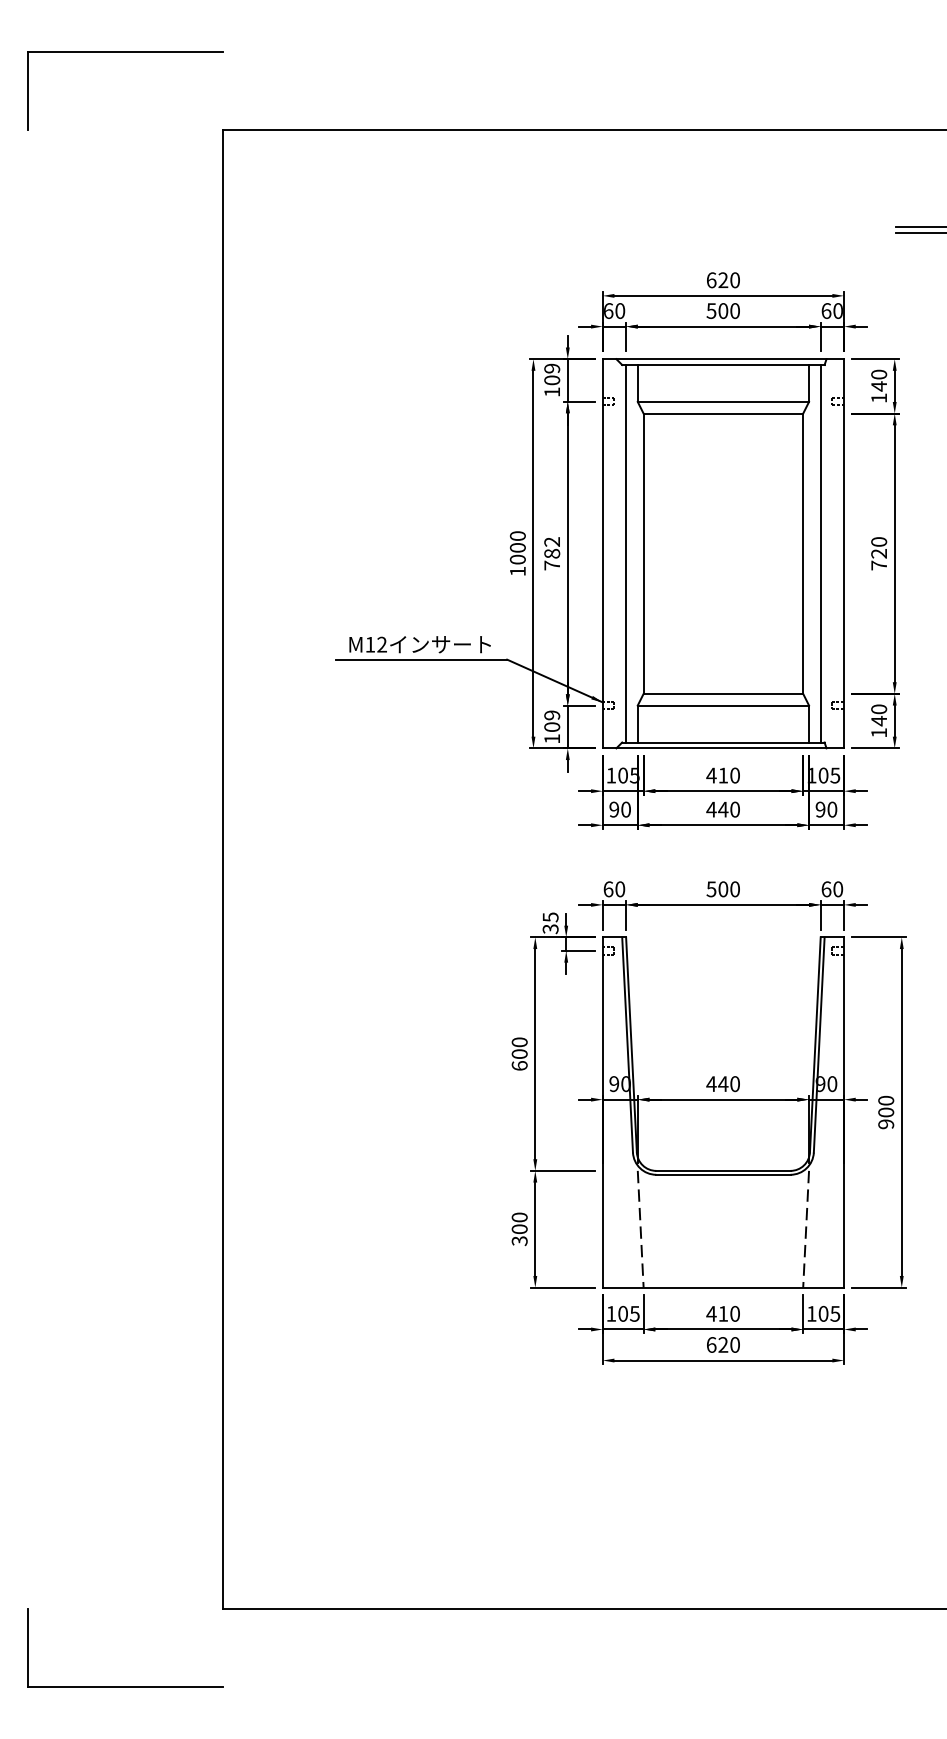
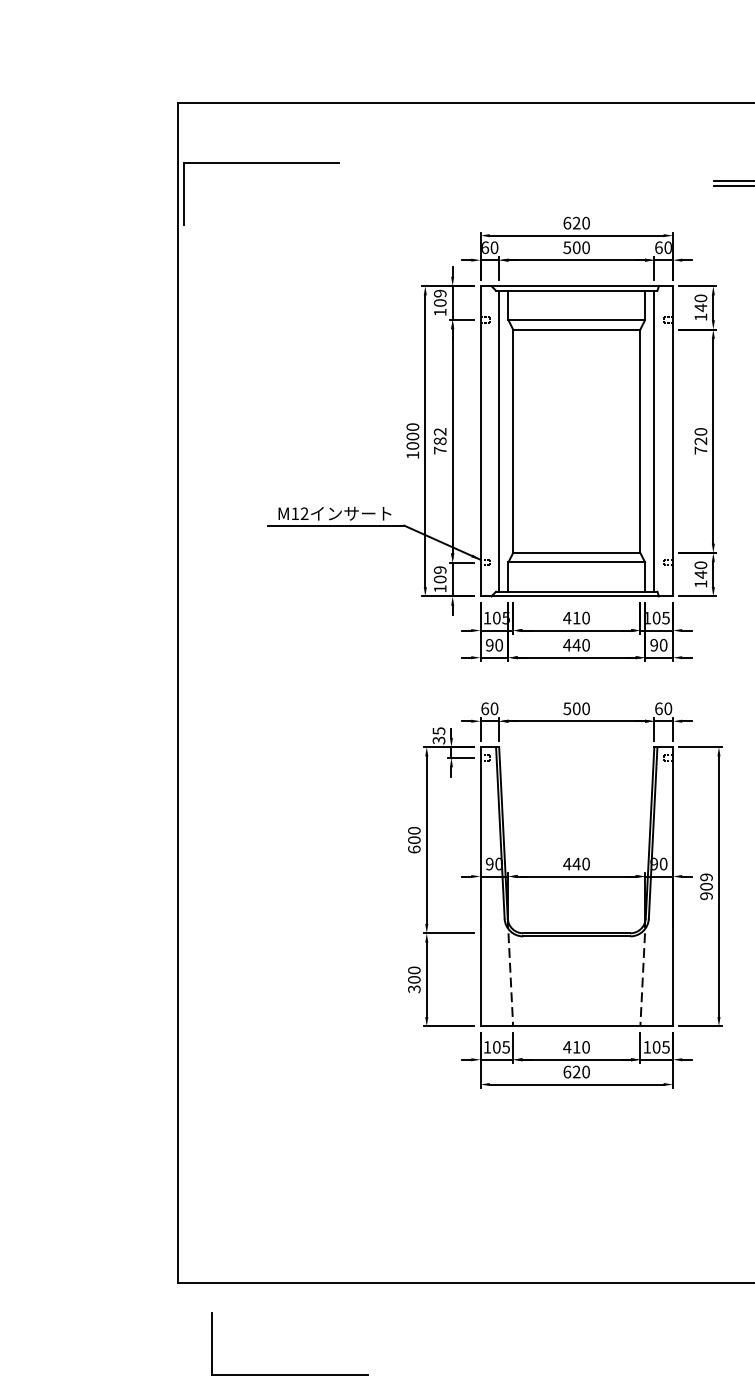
part: (125, 52) -> (261, 163), moved
text: (886, 1100) -> (706, 877), 900 -> 909
part: (125, 1686) -> (289, 1374), moved

